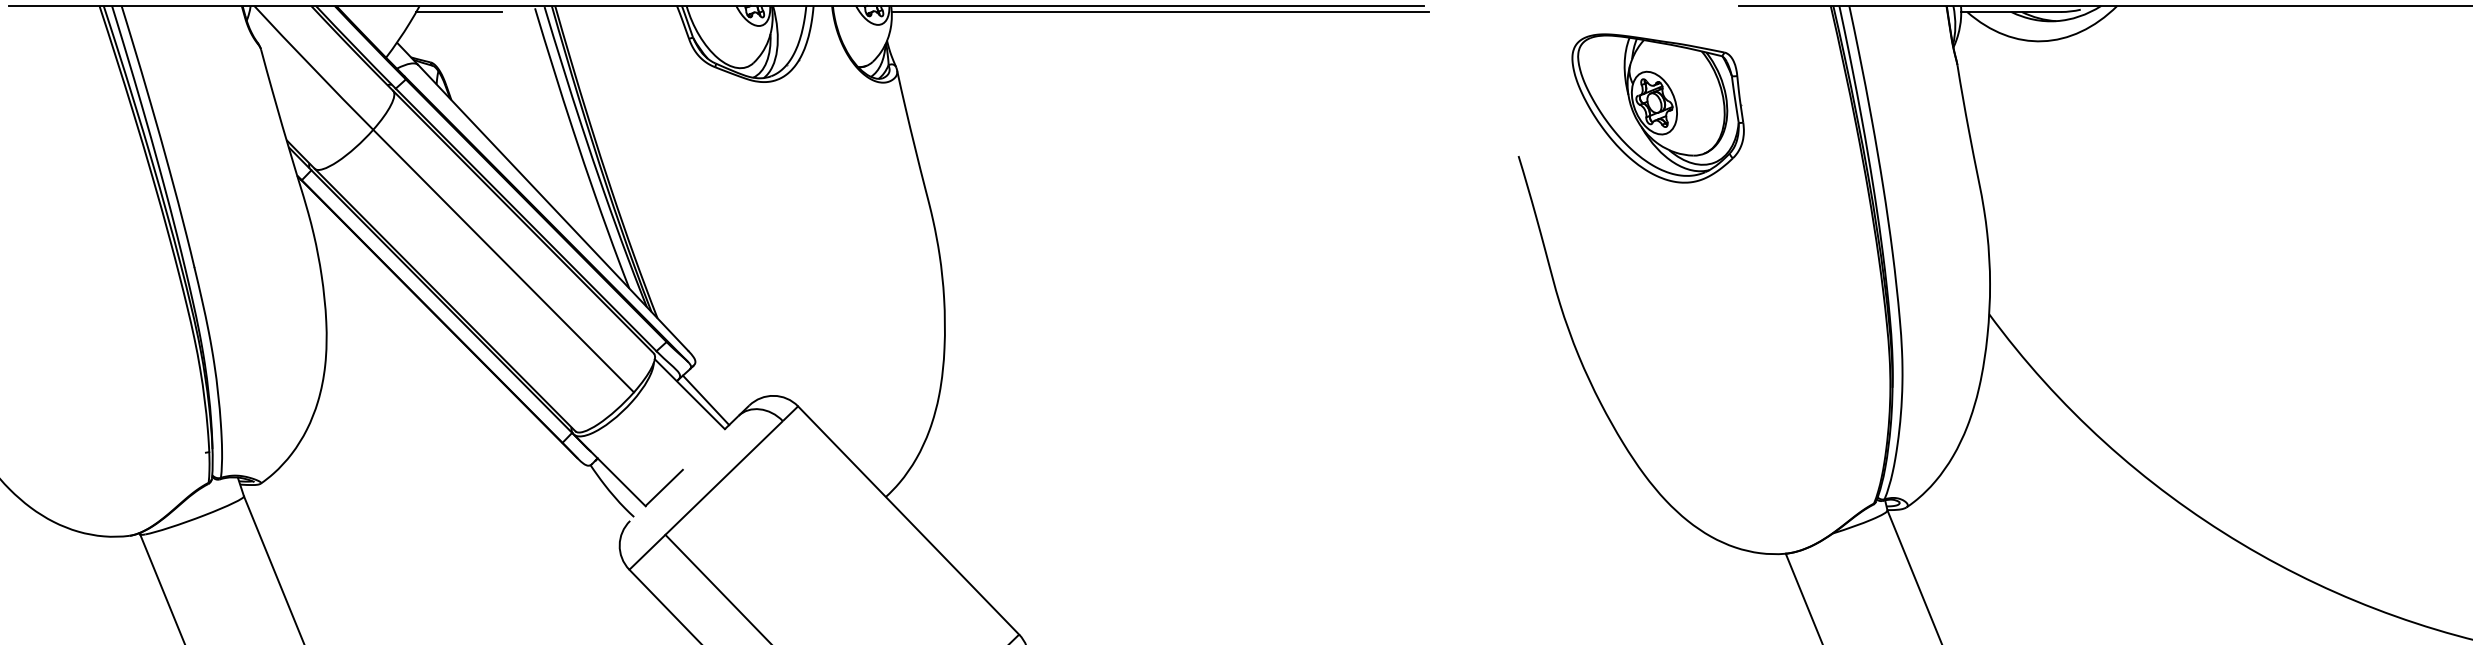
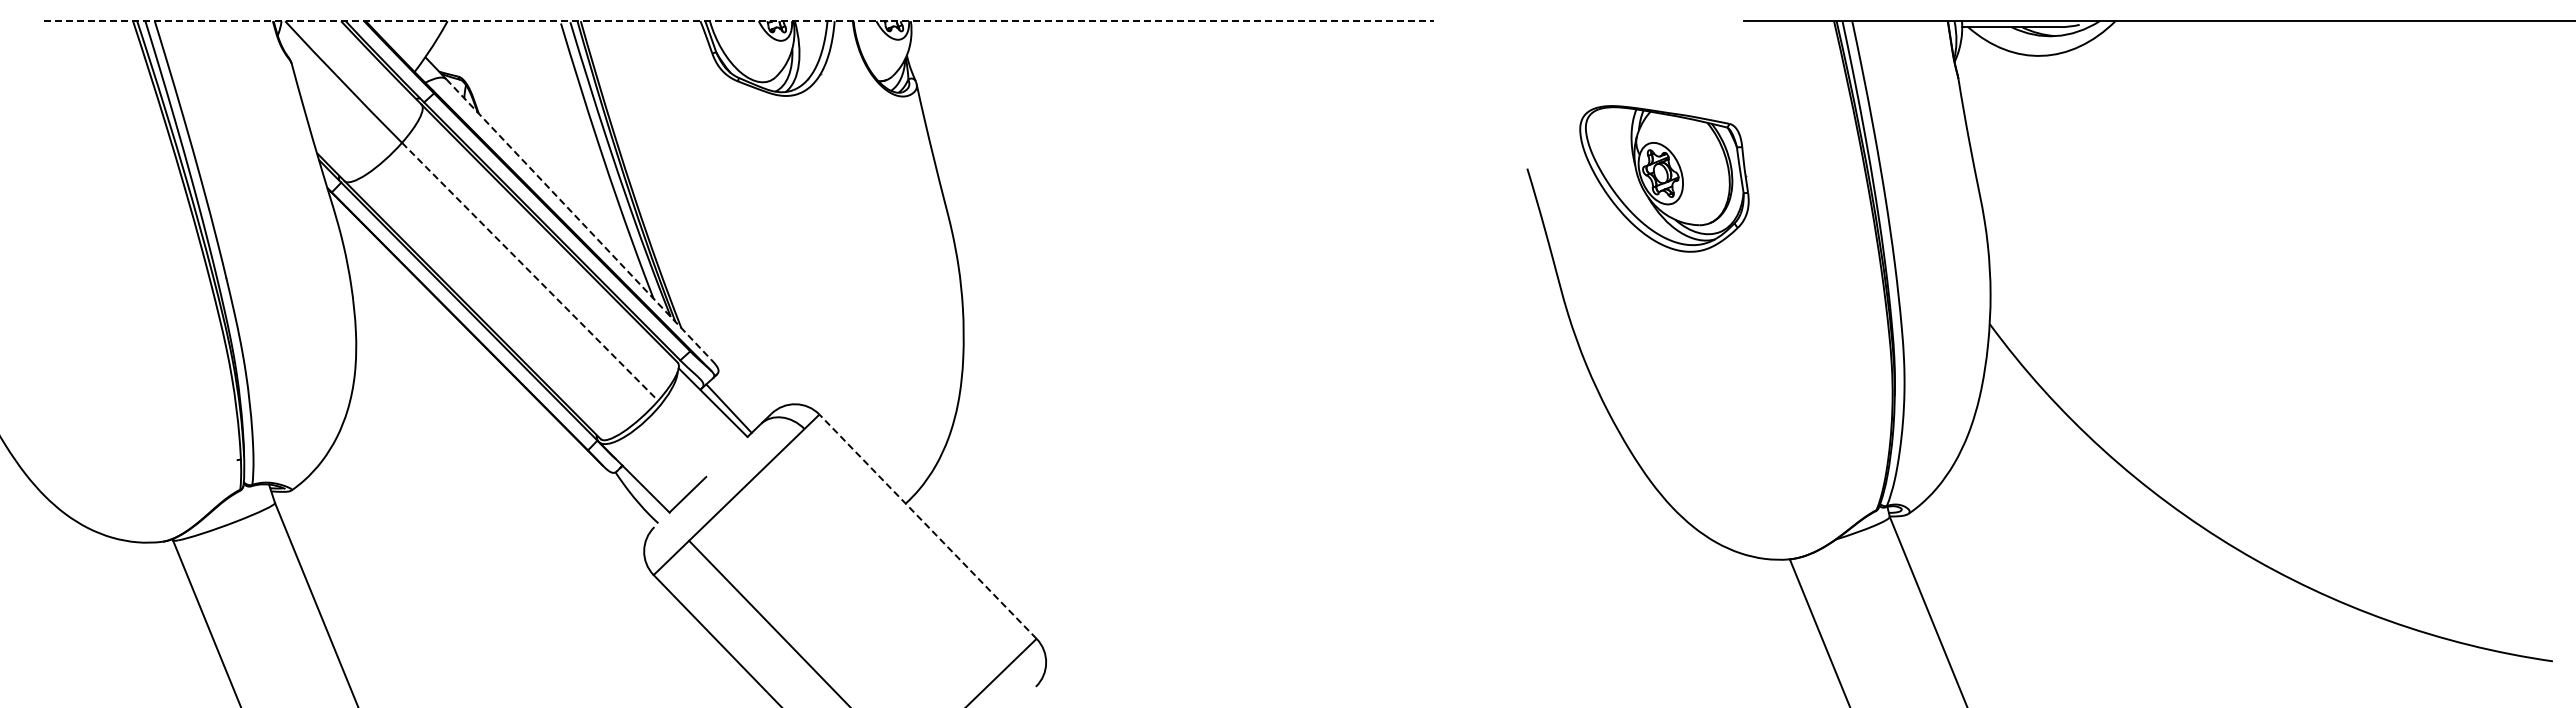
line: (716, 6) -> (739, 21), solid -> dashed
line: (459, 12) -> (486, 27), removed
line: (1159, 12) -> (1174, 27), removed
part: (1658, 108) -> (1664, 178), moved
line: (552, 207) -> (578, 219), solid -> dashed
line: (504, 260) -> (530, 271), solid -> dashed
line: (908, 520) -> (927, 526), solid -> dashed

